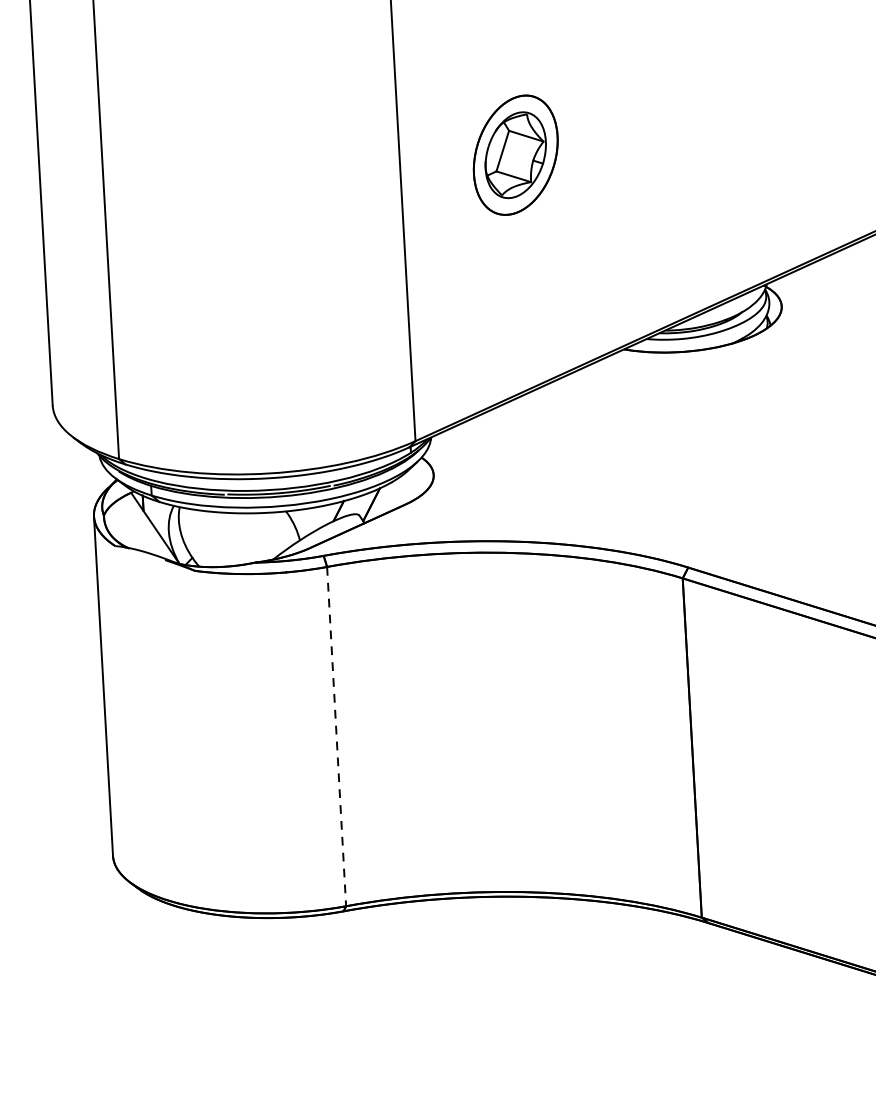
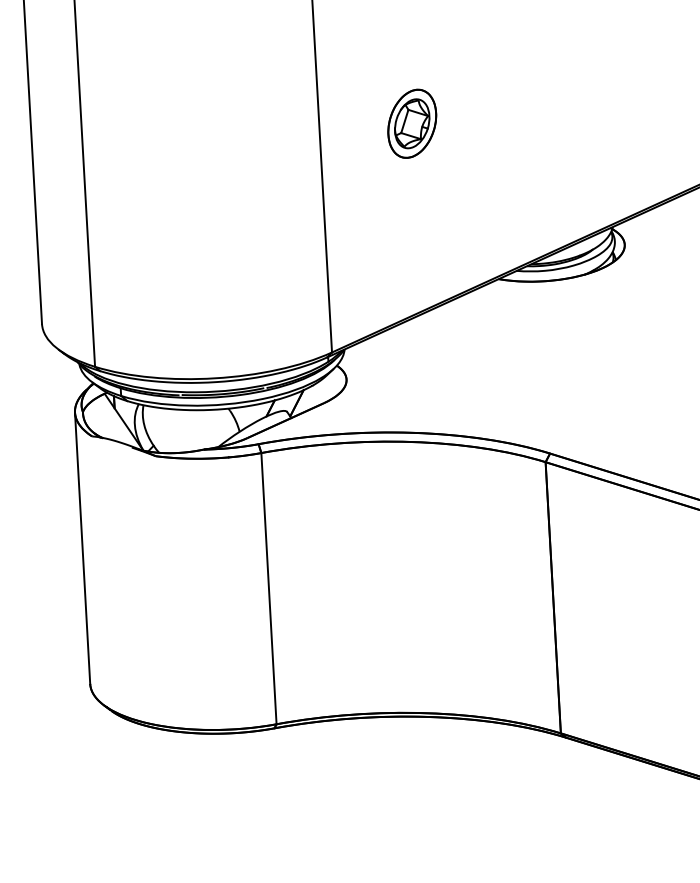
part: (516, 154) -> (412, 123), size x0.71
line: (336, 736) -> (268, 588), dashed -> solid

